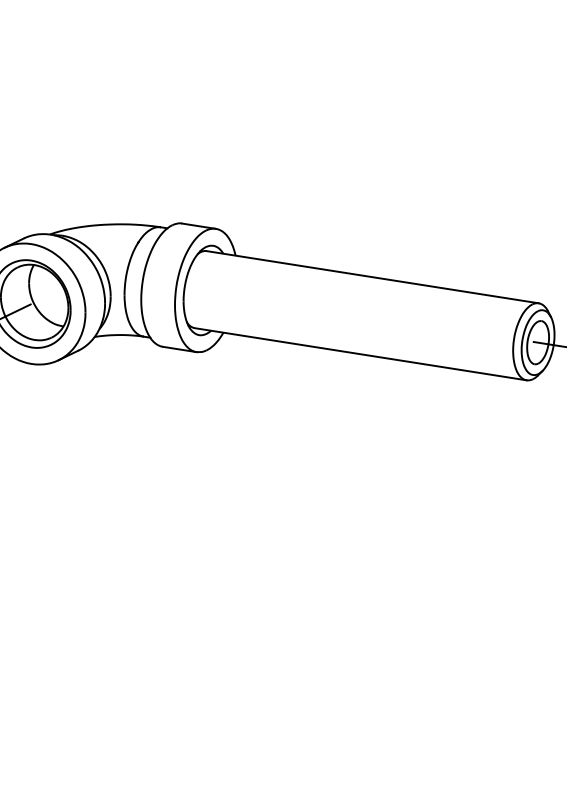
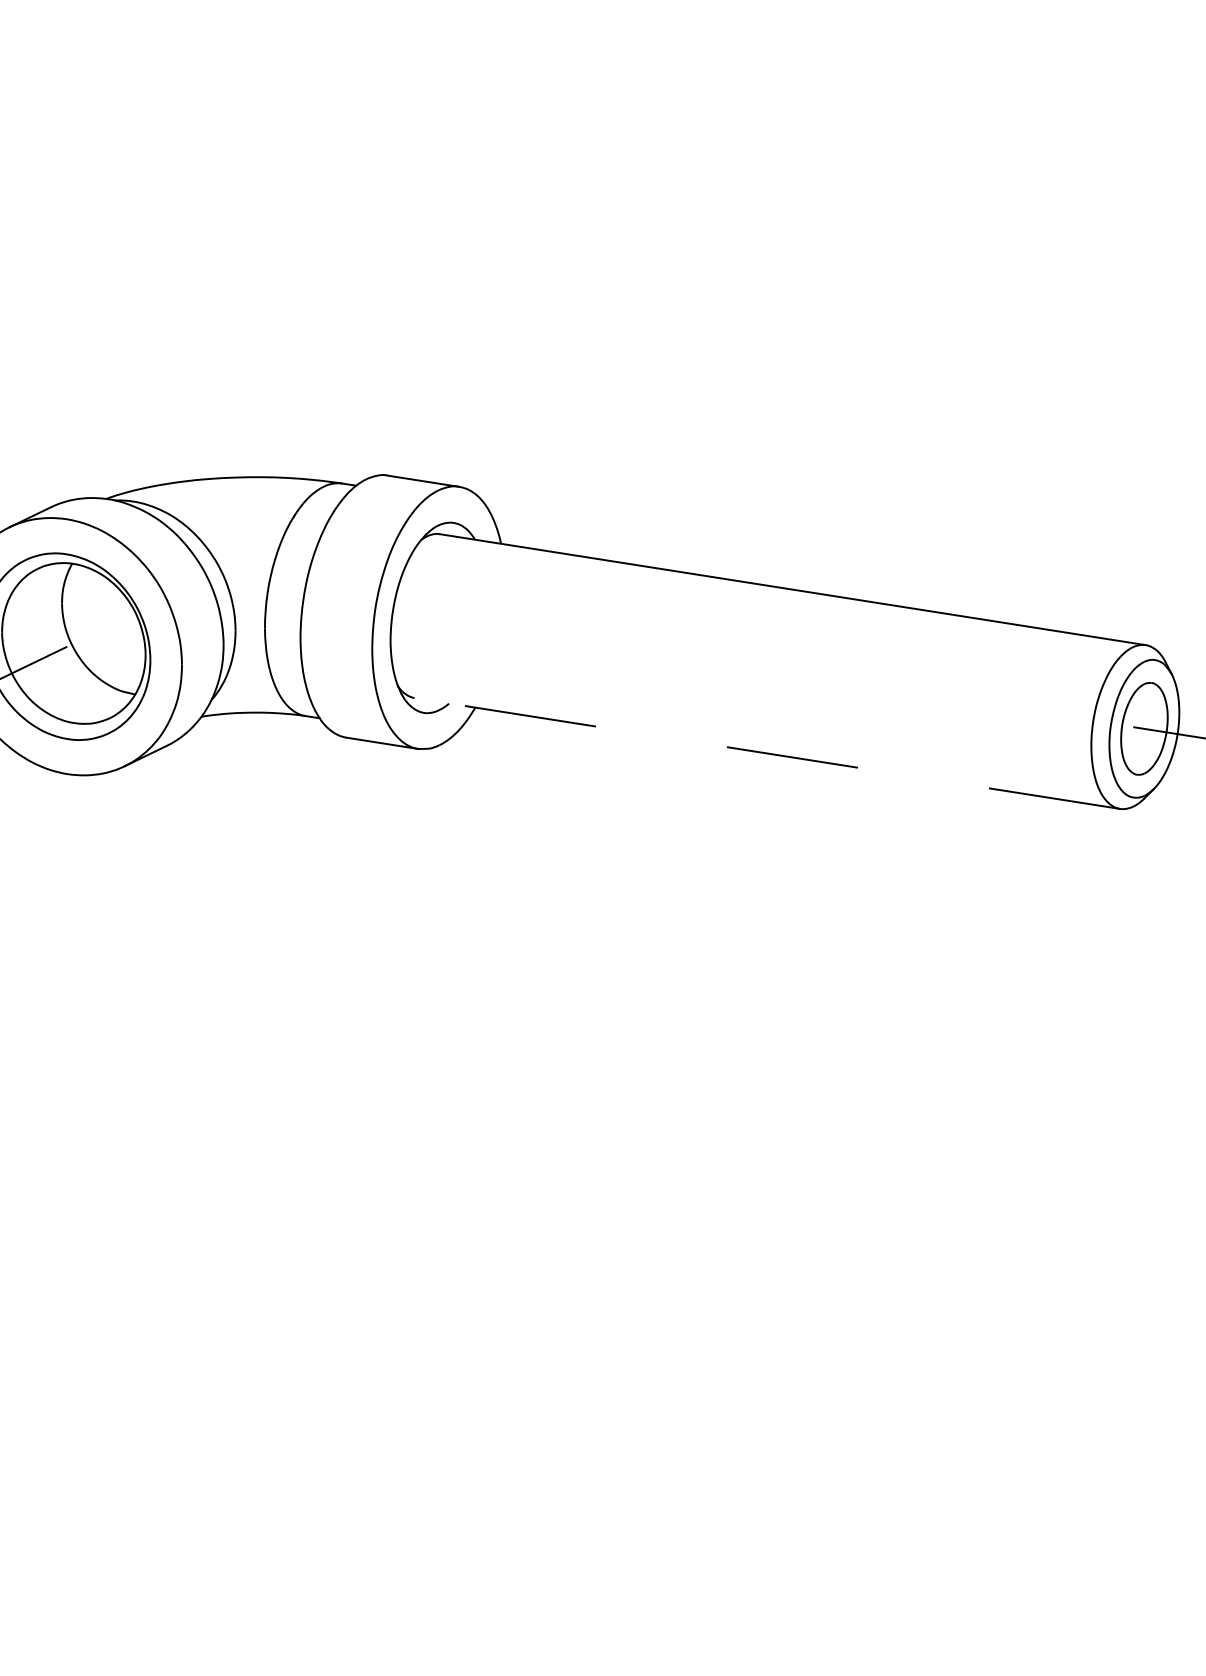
line: (360, 354) -> (766, 754), solid -> dashed

